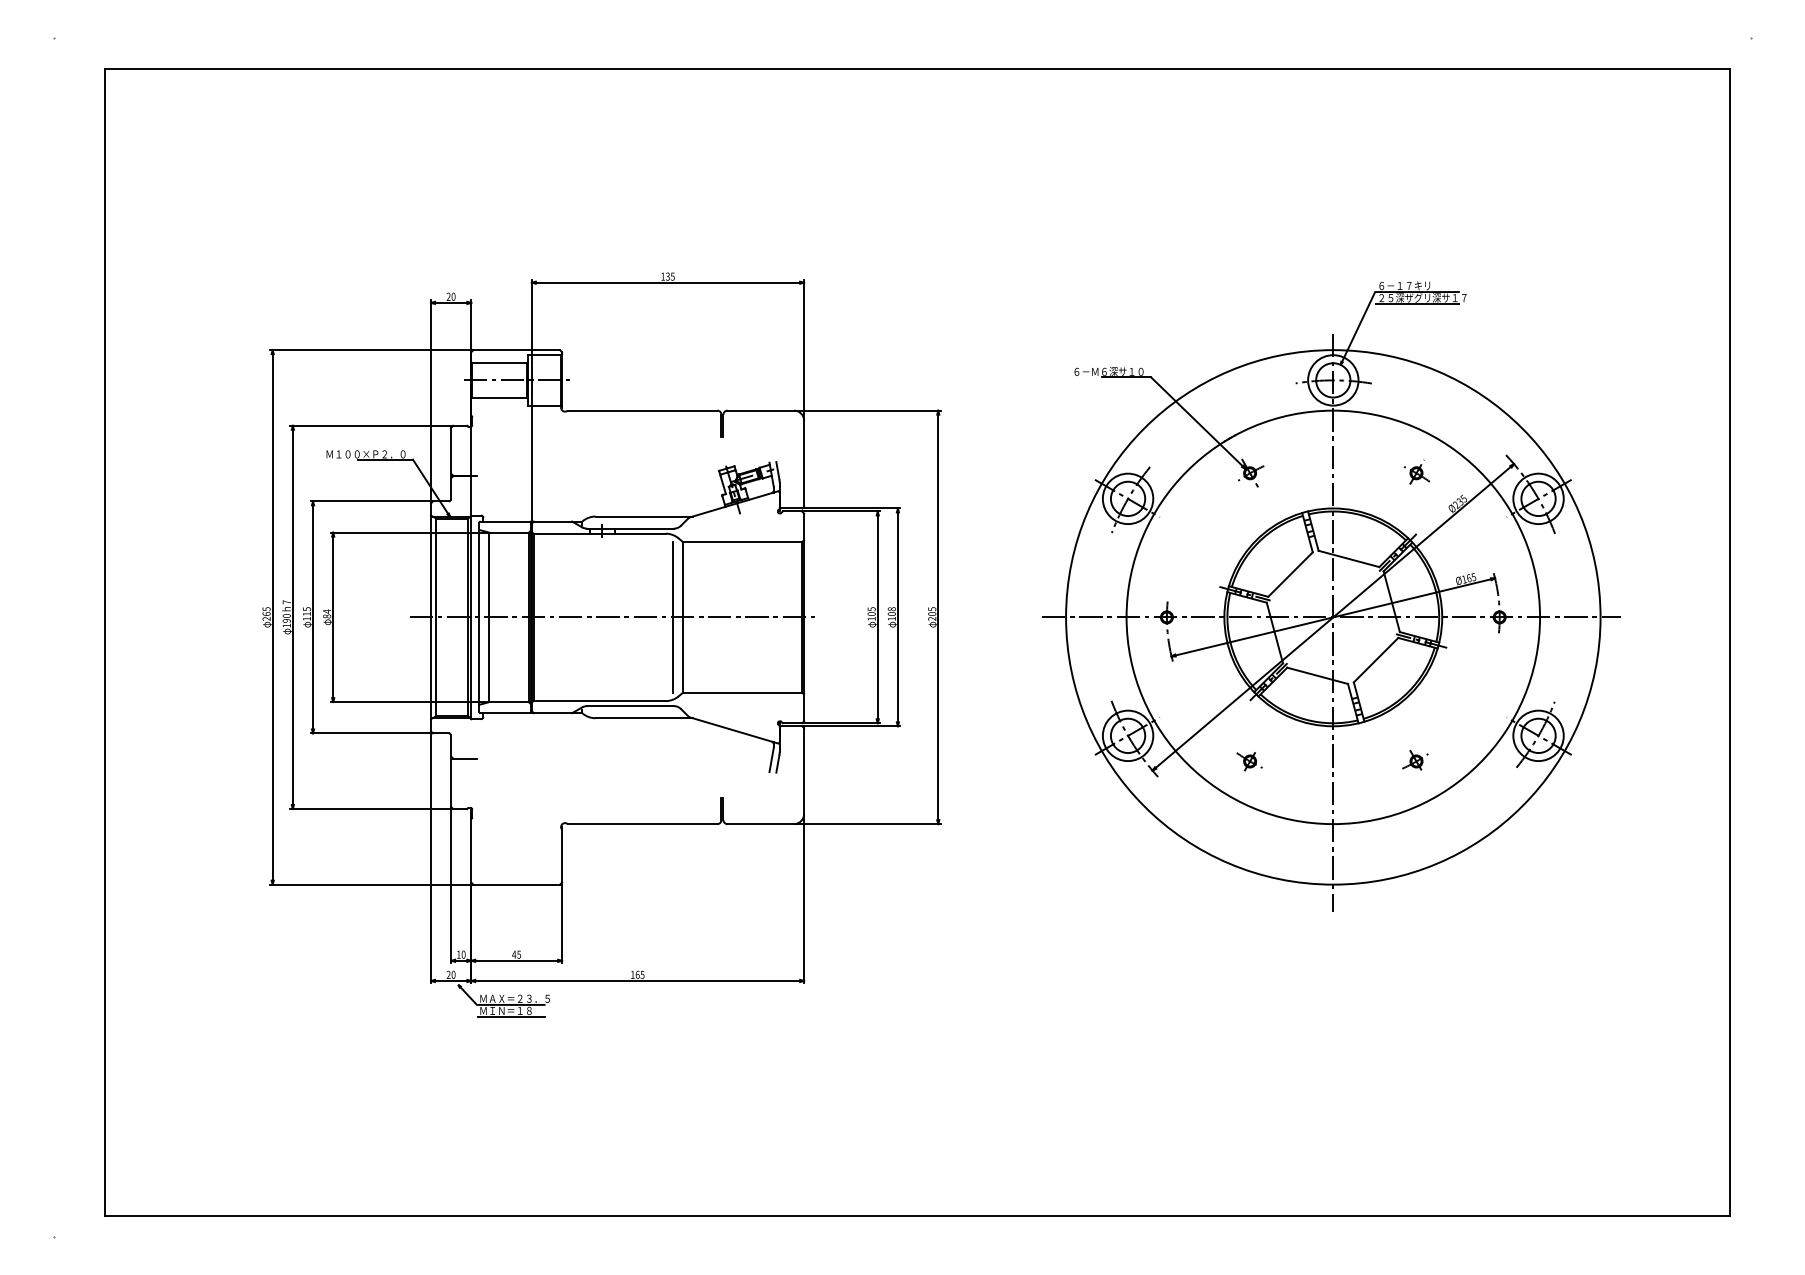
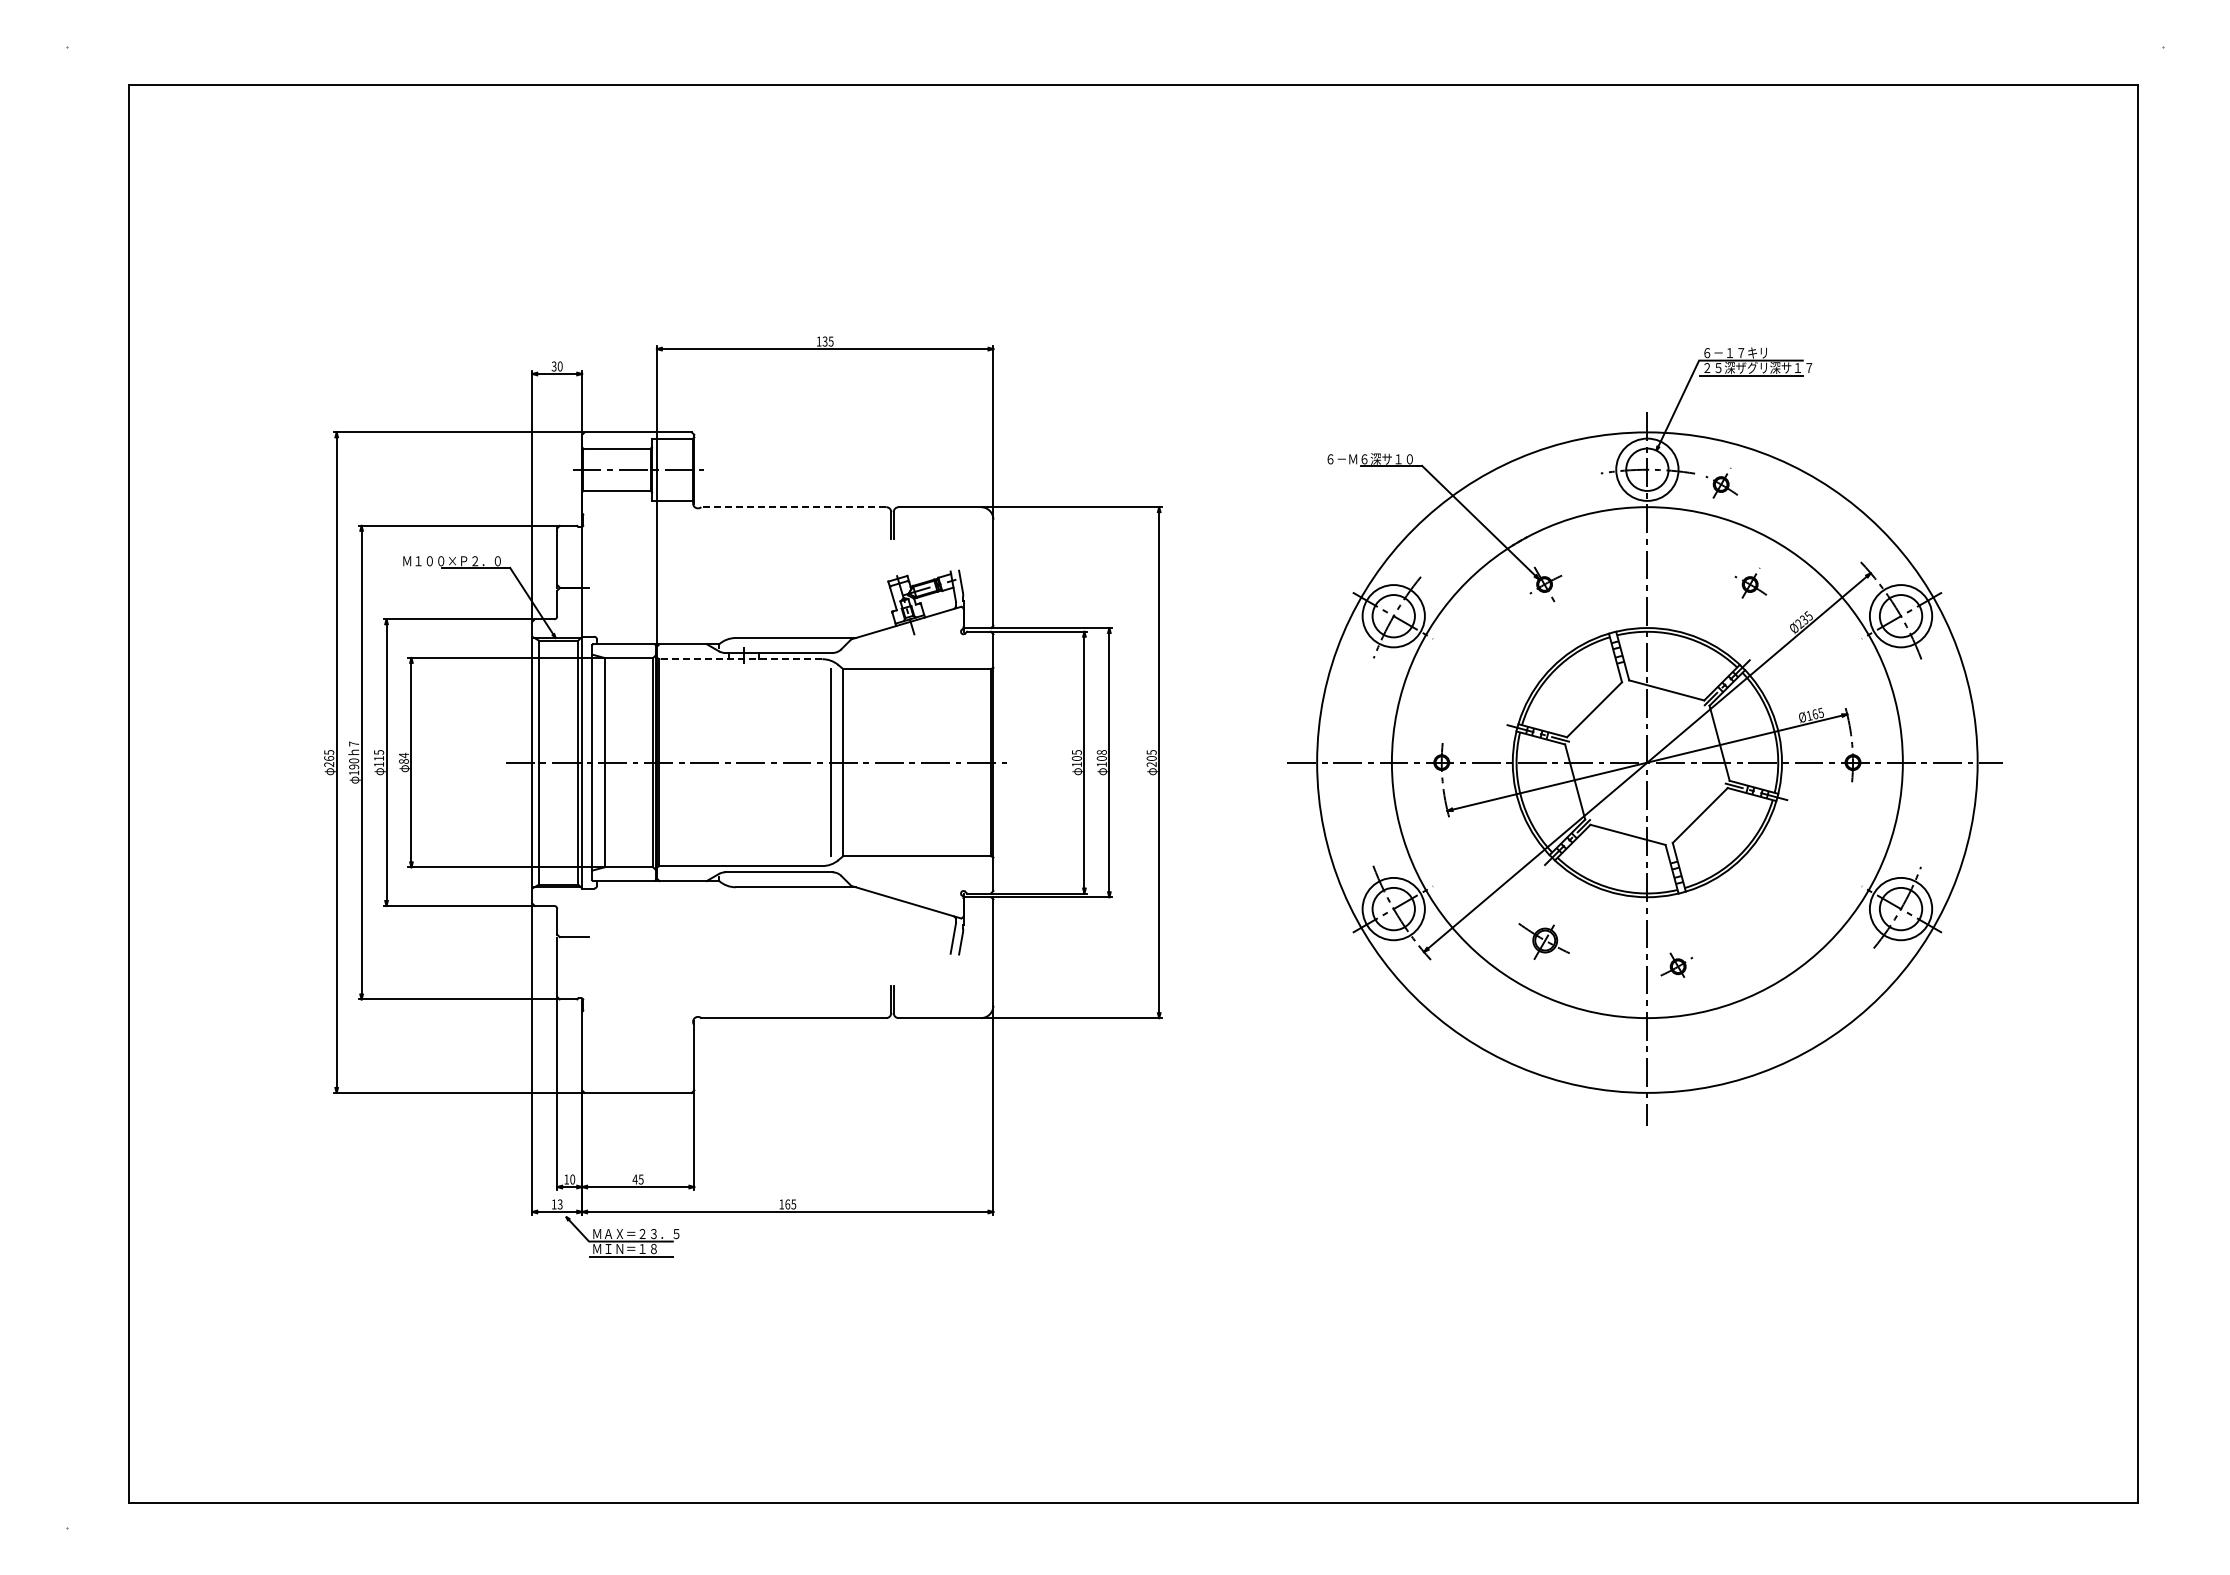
text: (448, 296) -> (553, 366), 20 -> 30
part: (1393, 390) -> (1721, 482), added
line: (642, 410) -> (793, 507), solid -> dashed
line: (599, 533) -> (740, 659), solid -> dashed
part: (1415, 759) -> (1676, 964), moved
part: (1249, 761) -> (1543, 940), size x1.6
text: (450, 974) -> (556, 1204), 20 -> 13

